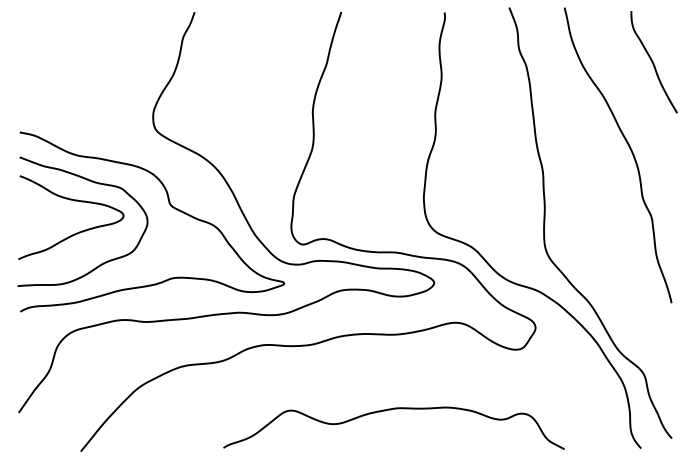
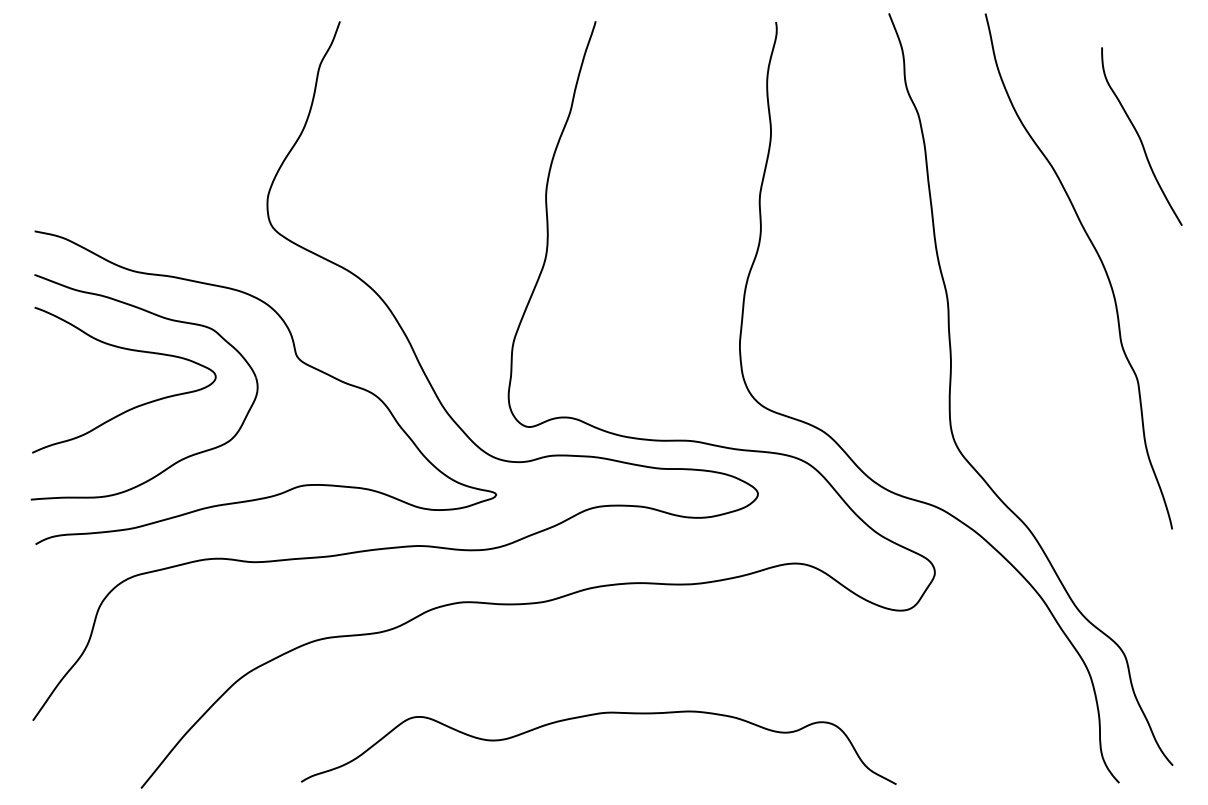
curve: (653, 62) -> (1140, 137), moved
curve: (391, 410) -> (594, 716), moved

